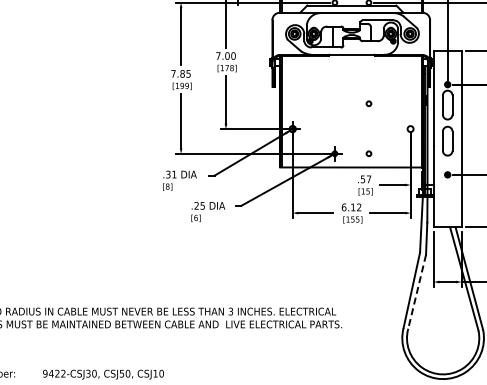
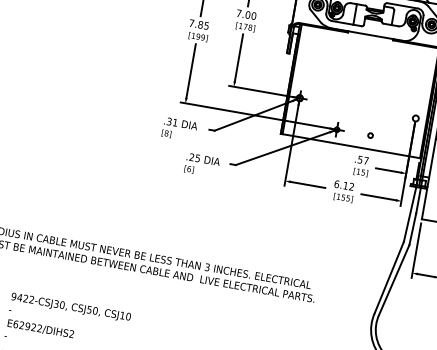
circle: (368, 103) -> (378, 86), removed
line: (417, 291) -> (394, 279), dashed -> solid

